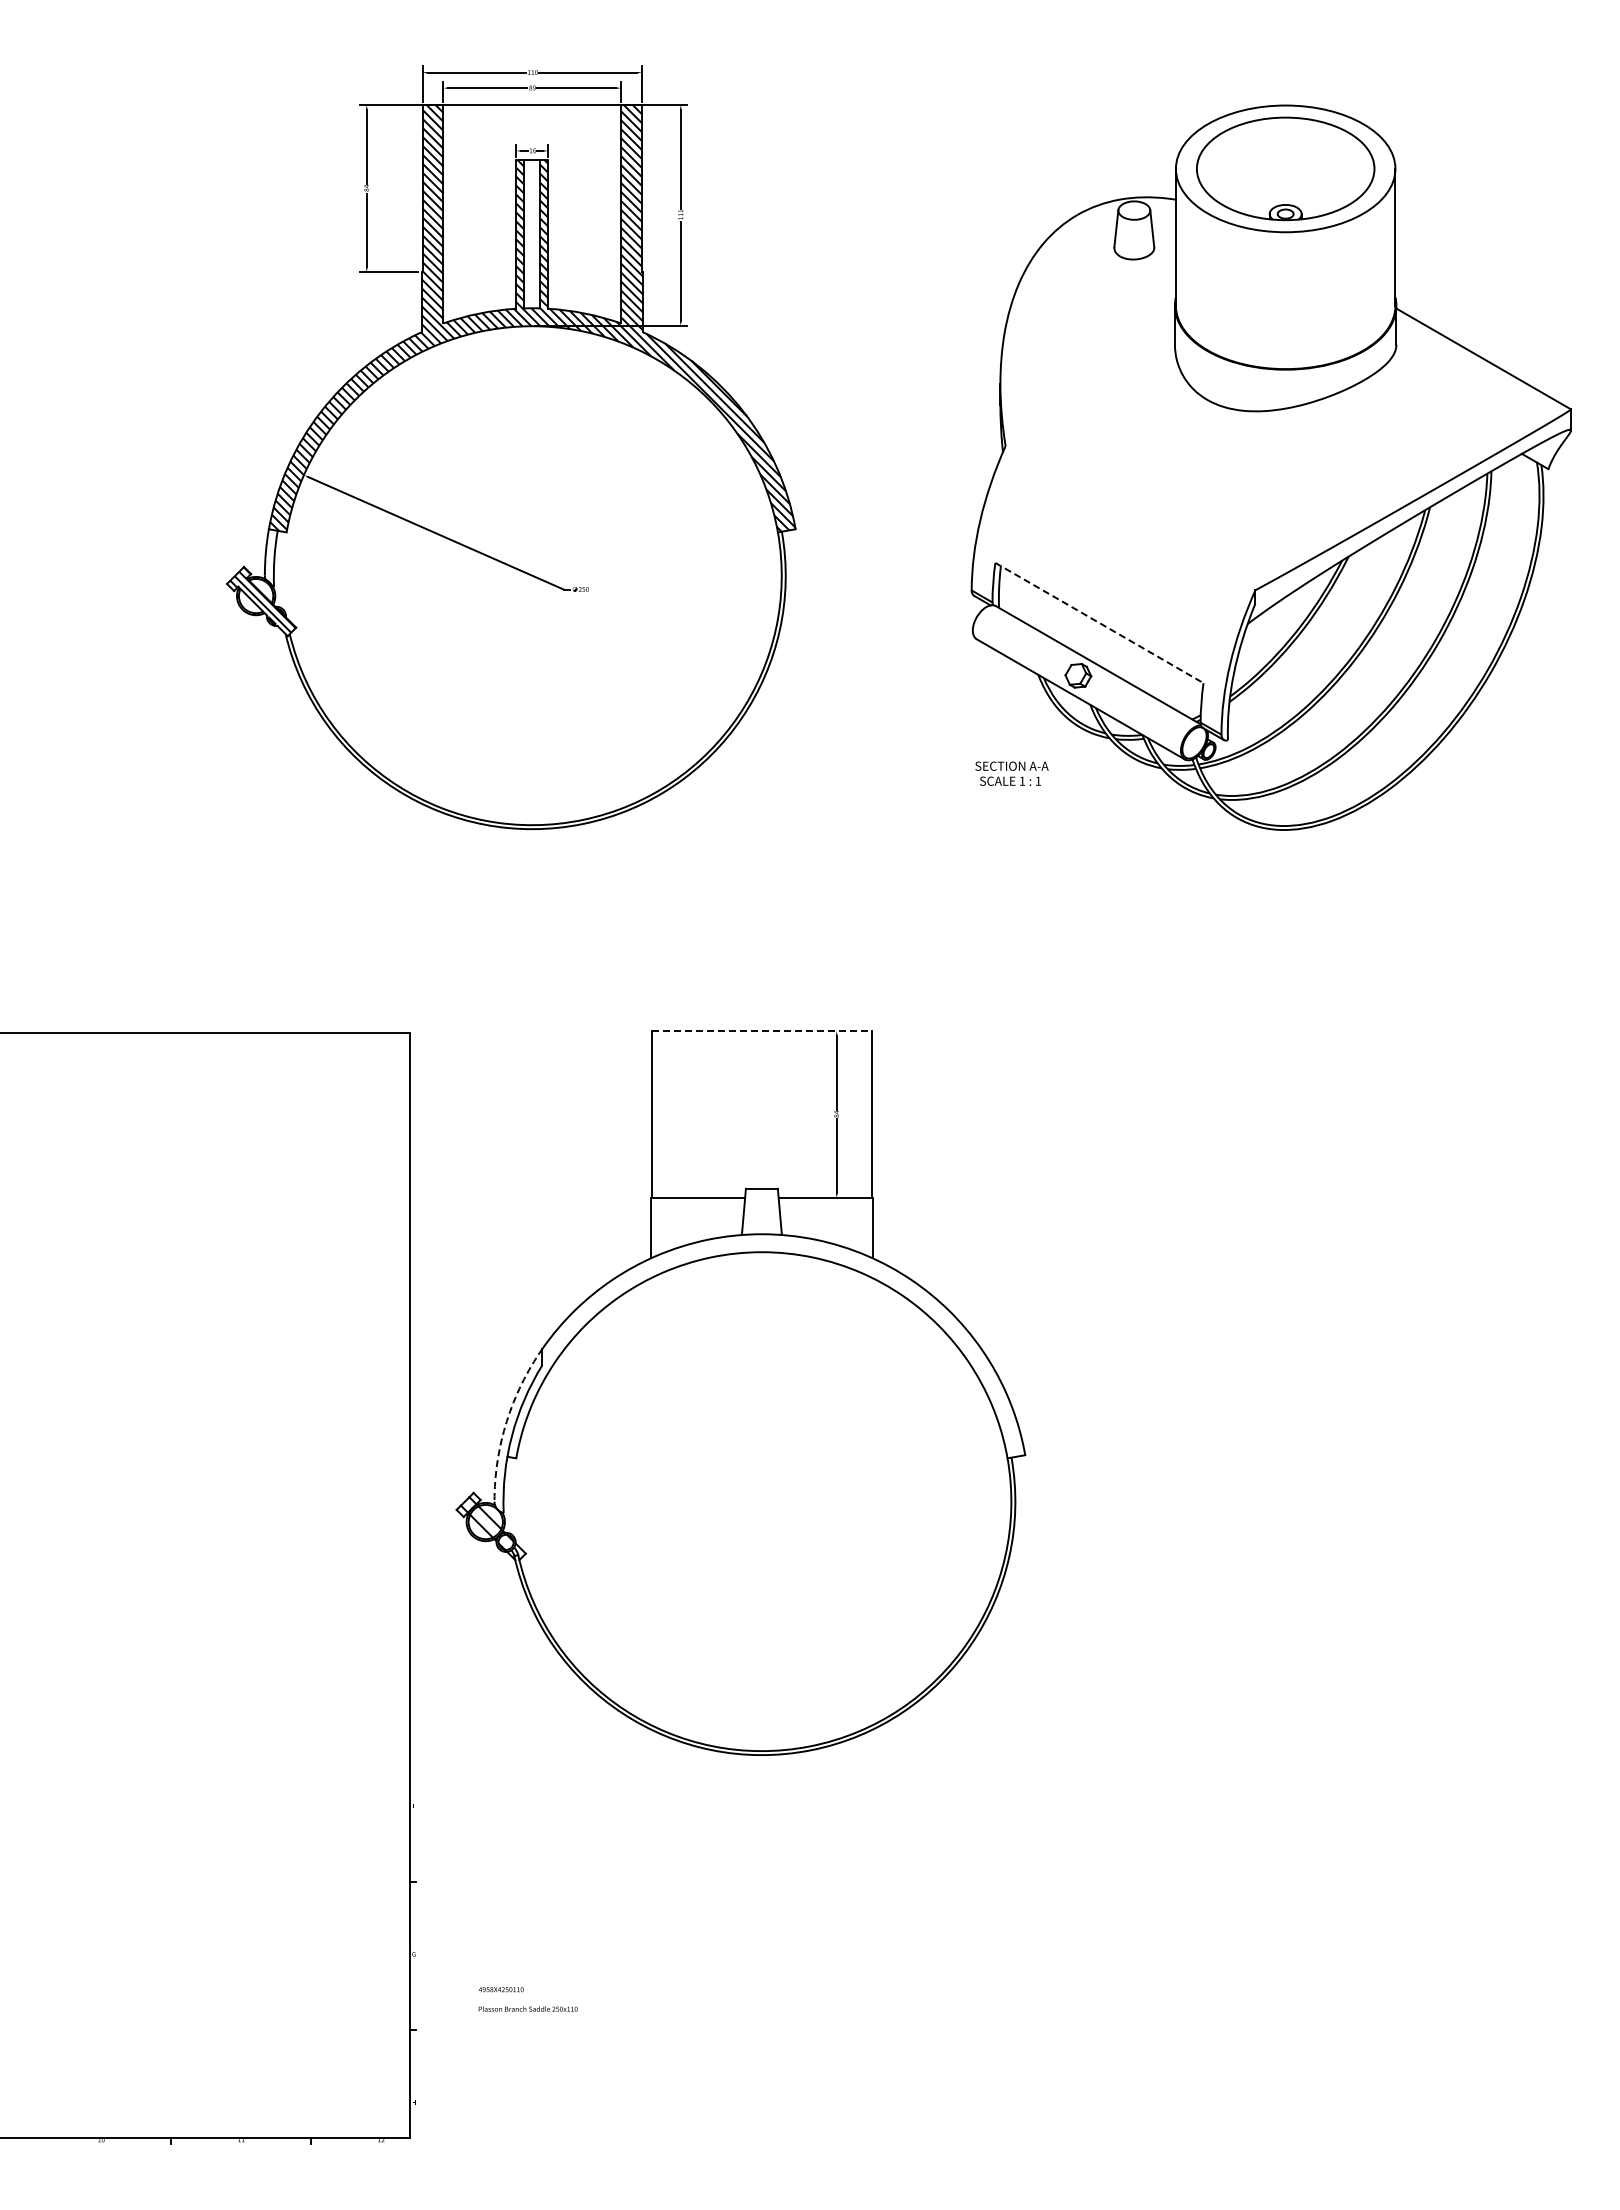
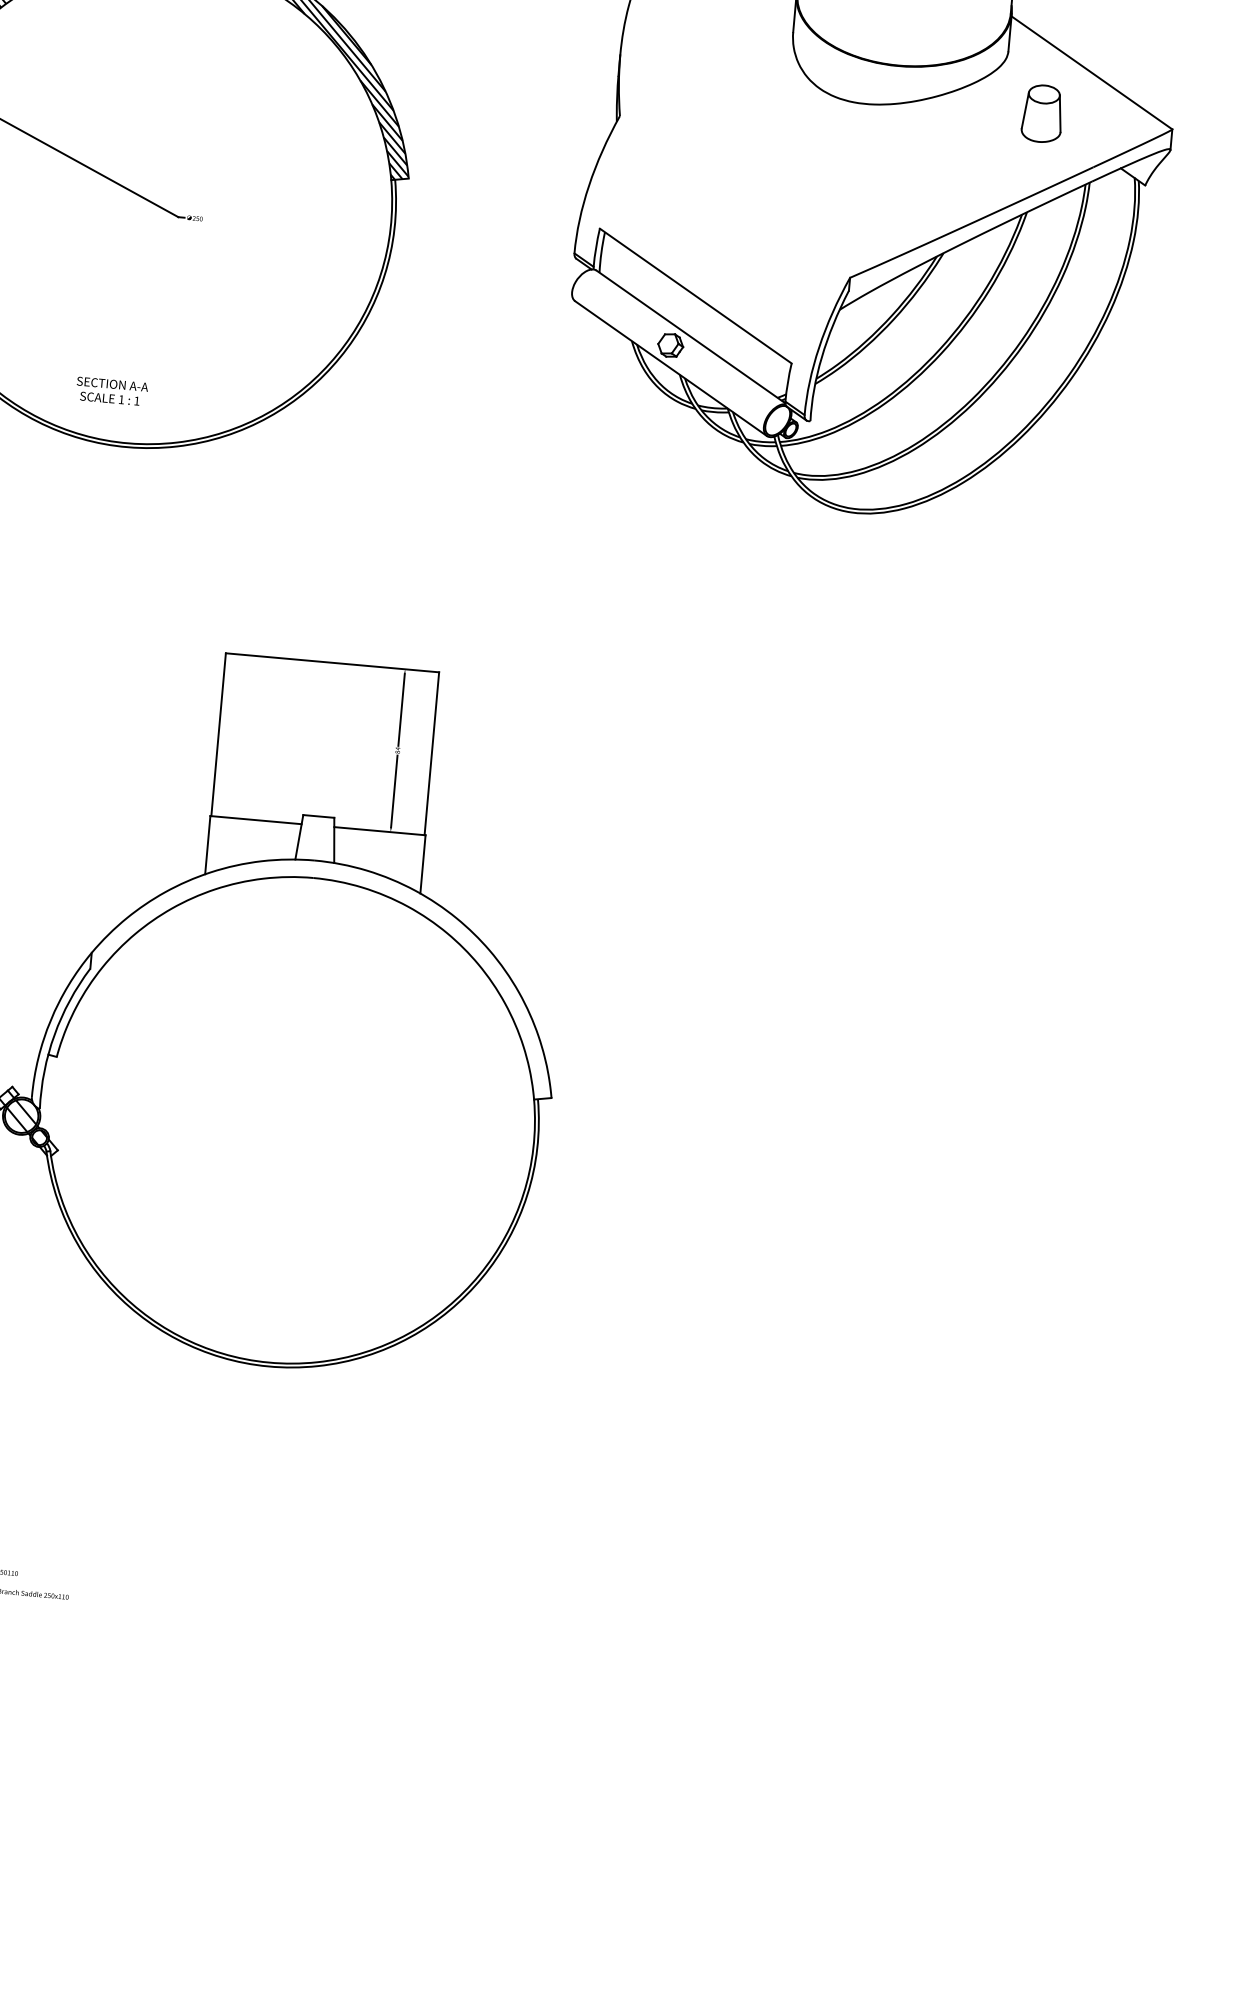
part: (1436, 405) -> (1042, 113), added
line: (1099, 623) -> (695, 296), dashed -> solid
text: (1011, 773) -> (111, 391), moved
line: (761, 1030) -> (332, 662), dashed -> solid
arc: (506, 1421) -> (50, 1020), dashed -> solid

